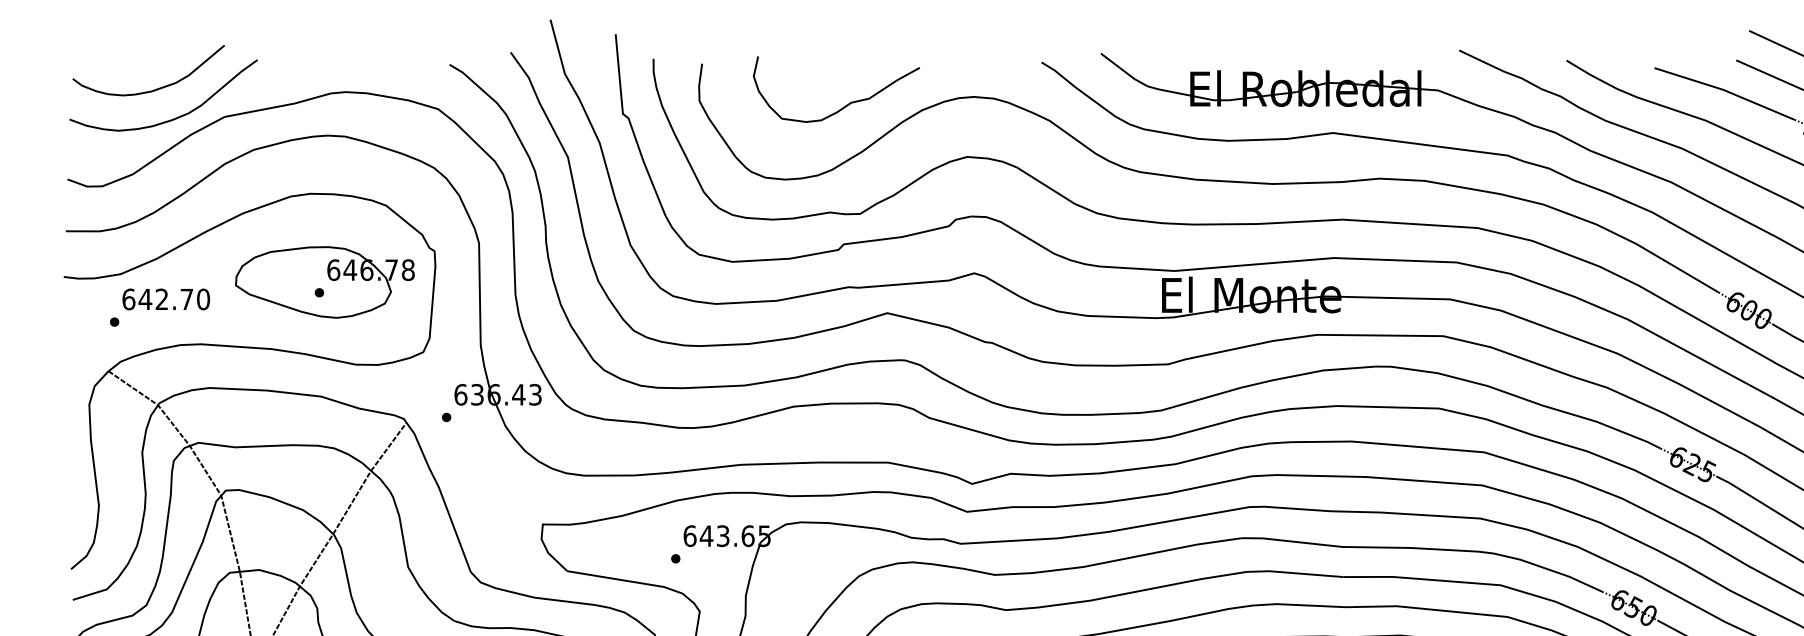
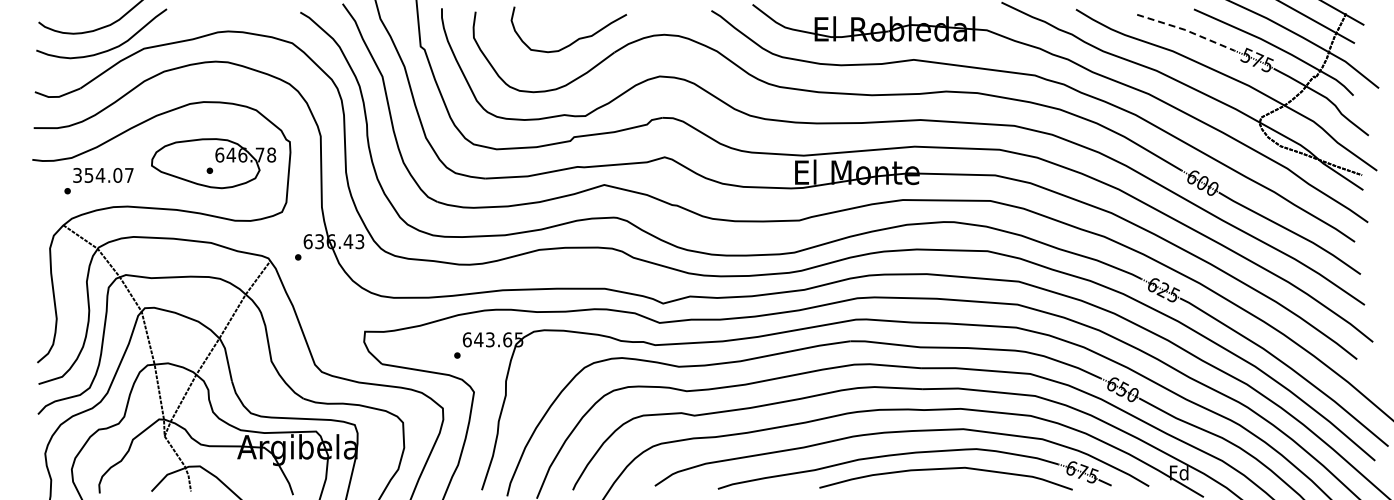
line: (1724, 90) -> (1185, 30), solid -> dashed
text: (166, 298) -> (103, 174), 642.70 -> 354.07

